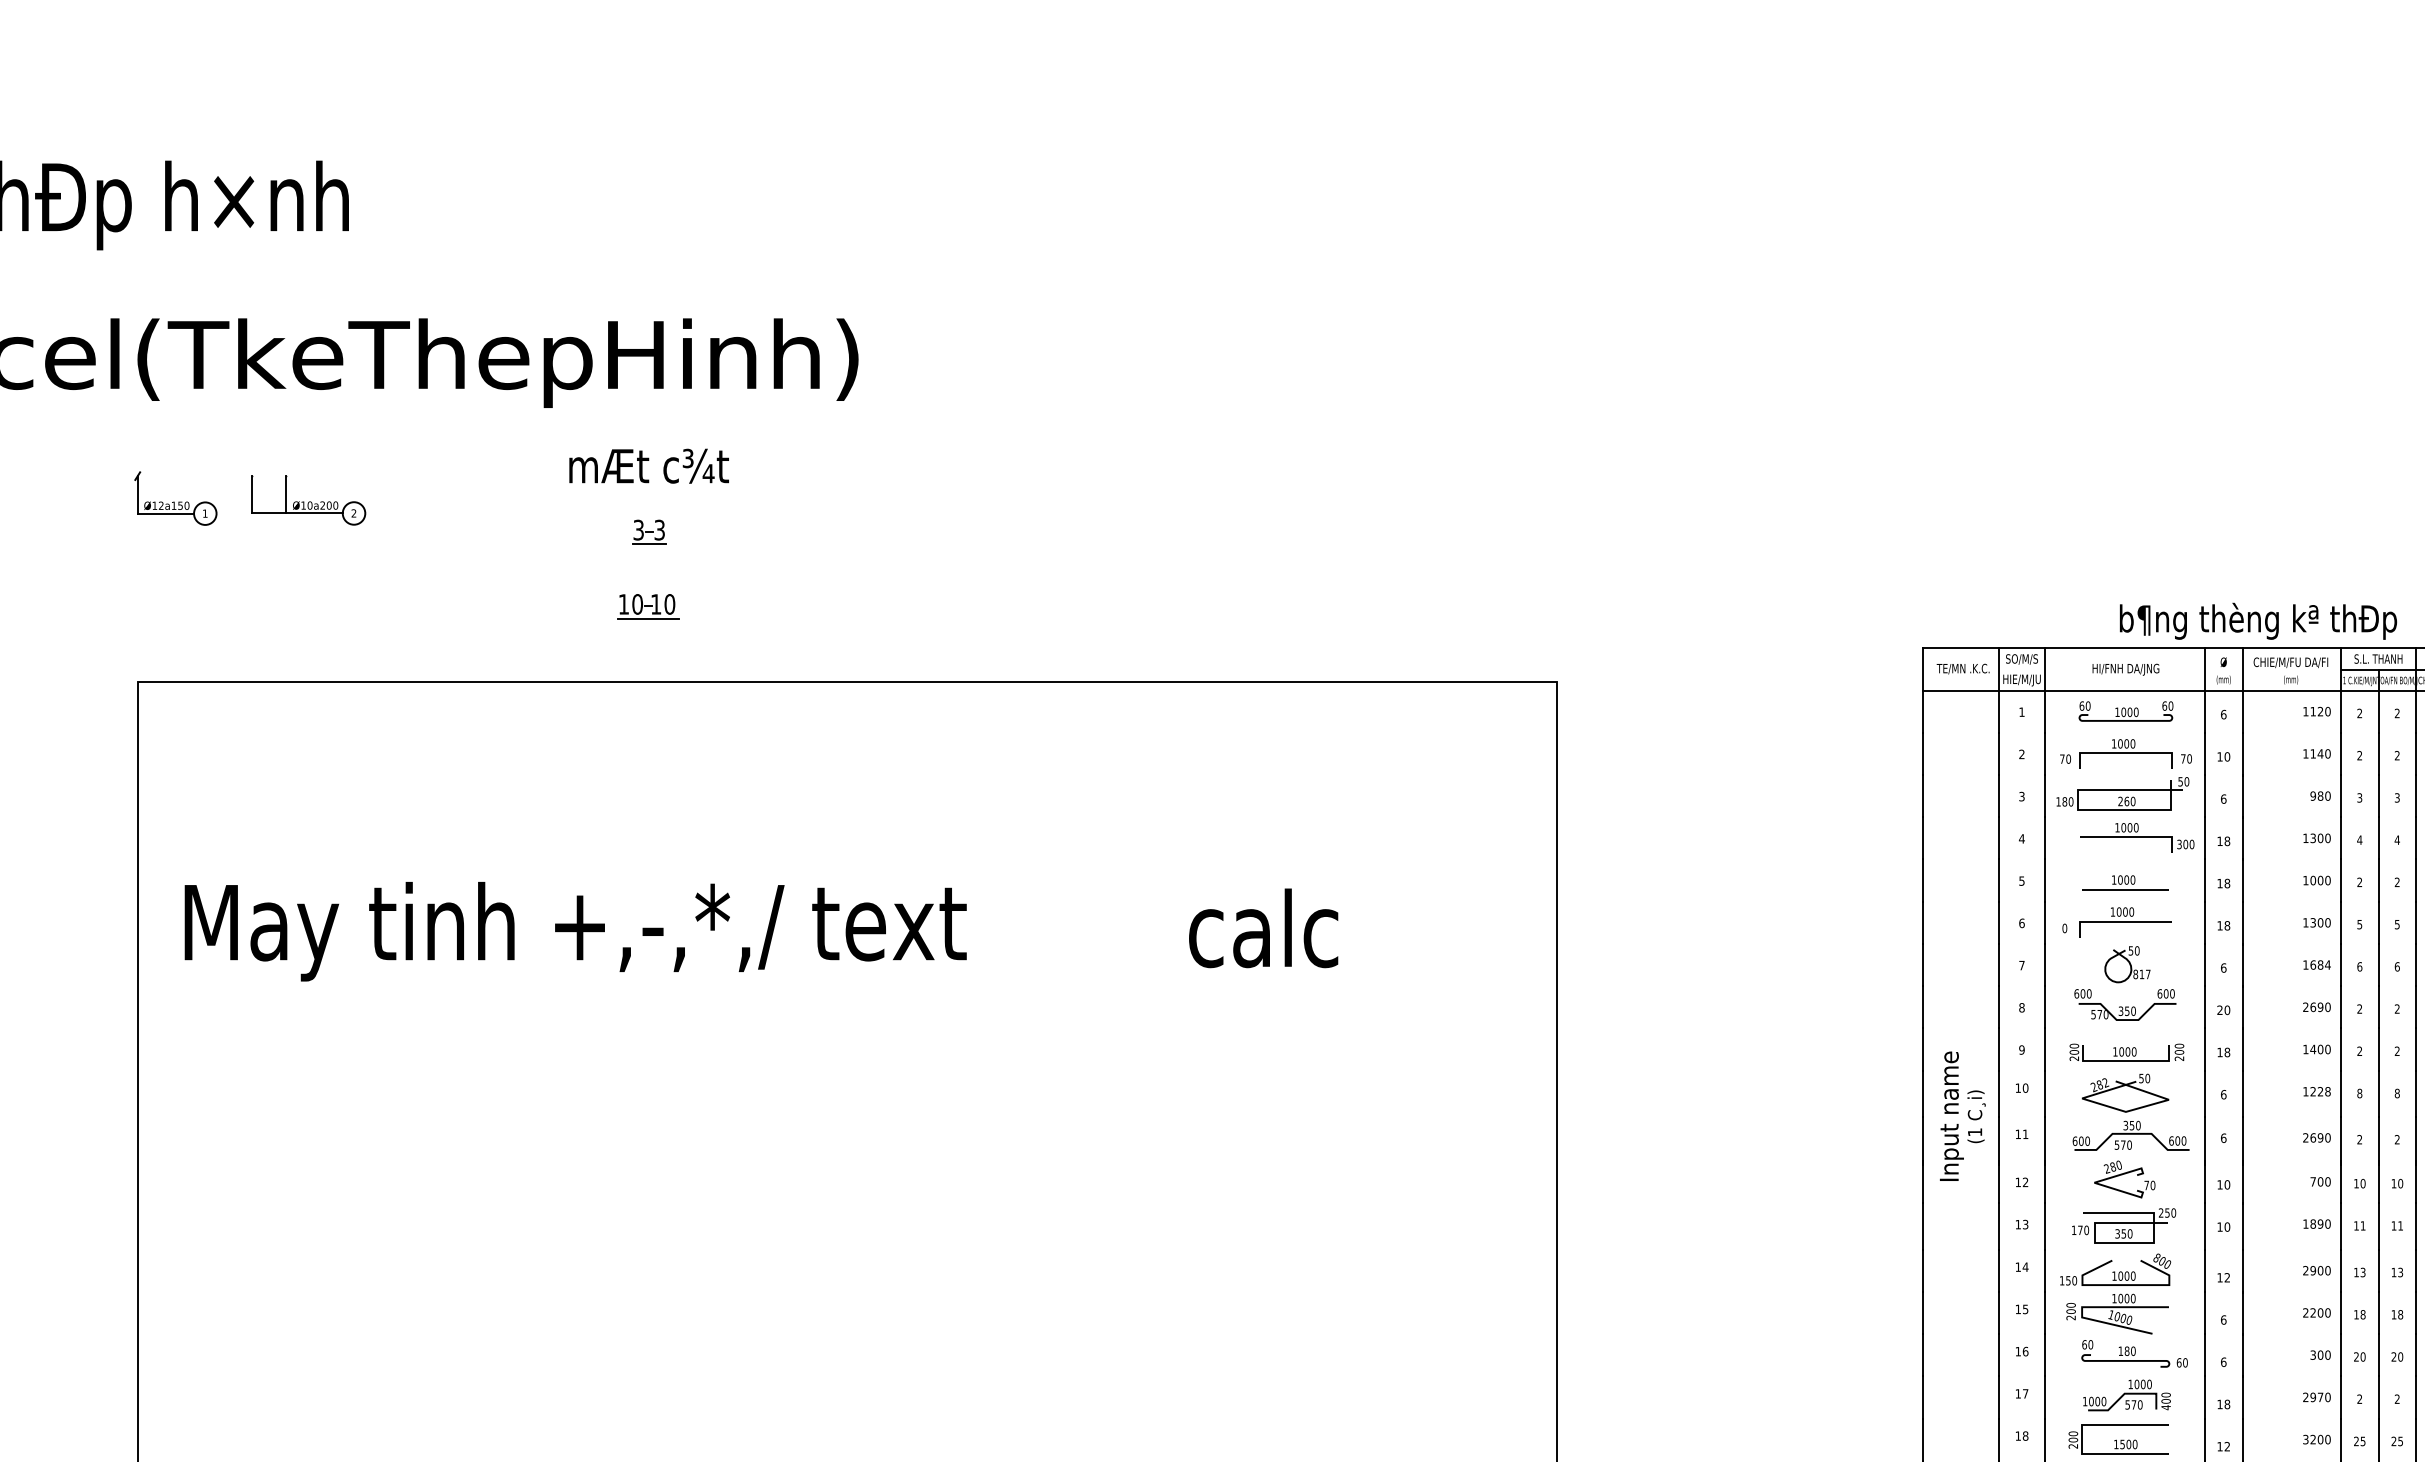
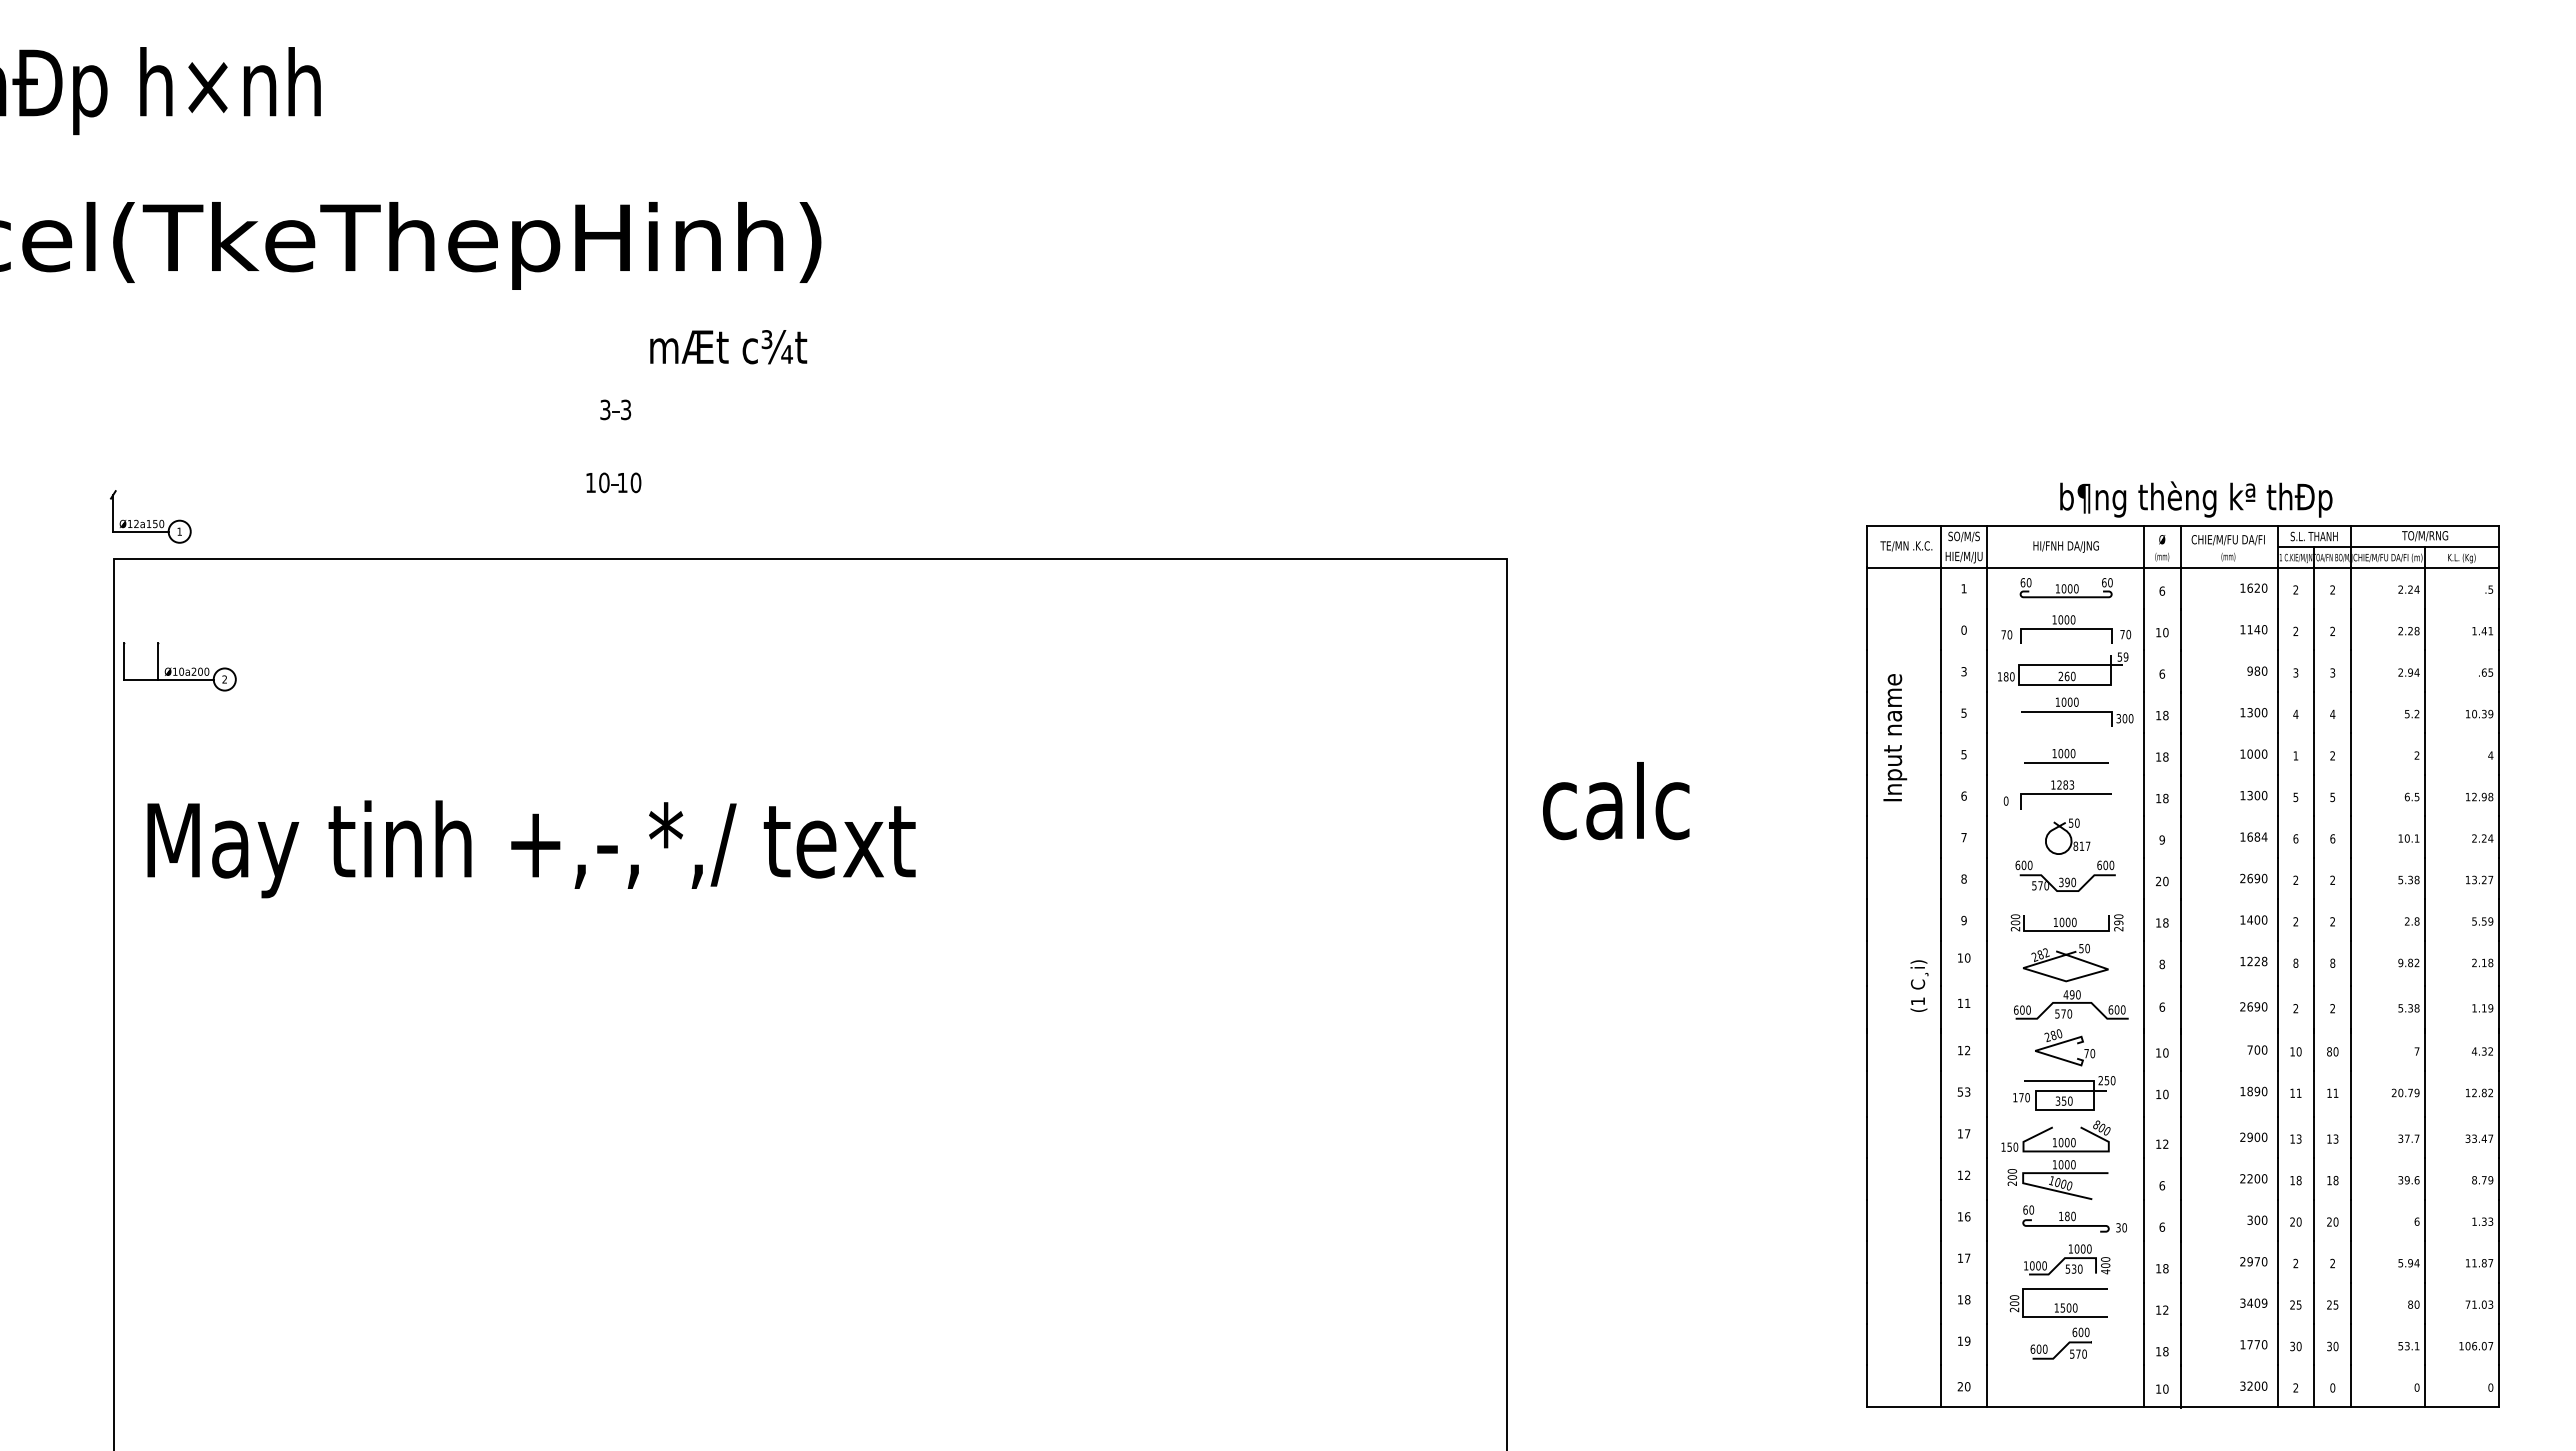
text: (648, 466) -> (728, 347), moved
part: (175, 498) -> (150, 516), moved
part: (307, 500) -> (179, 666), moved
line: (648, 543) -> (615, 423), removed
line: (647, 618) -> (614, 496), removed
text: (2312, 710) -> (2249, 587), 1120 -> 1620
text: (2021, 753) -> (1963, 629), 2 -> 0
text: (2186, 782) -> (2125, 657), 50 -> 59
text: (2021, 838) -> (1963, 712), 4 -> 5
text: (2359, 881) -> (2295, 755), 2 -> 1
text: (2125, 911) -> (2065, 784), 1000 -> 1283
text: (1263, 928) -> (1616, 801), moved
text: (575, 931) -> (531, 849), moved
text: (2223, 967) -> (2162, 839), 6 -> 9
text: (2127, 1010) -> (2067, 881), 350 -> 390
text: (2179, 1052) -> (2118, 922), 200 -> 290
text: (2223, 1093) -> (2162, 963), 6 -> 8
text: (1952, 1116) -> (1895, 737), moved
text: (2128, 1125) -> (2068, 994), 350 -> 490
text: (2394, 1183) -> (2329, 1051), 10 -> 80
text: (2017, 1224) -> (1959, 1091), 13 -> 53
text: (2025, 1266) -> (1967, 1133), 14 -> 17
text: (2025, 1309) -> (1967, 1175), 15 -> 12
text: (2179, 1362) -> (2118, 1227), 60 -> 30
text: (2133, 1404) -> (2073, 1268), 570 -> 530
text: (2320, 1438) -> (2257, 1302), 3200 -> 3409

